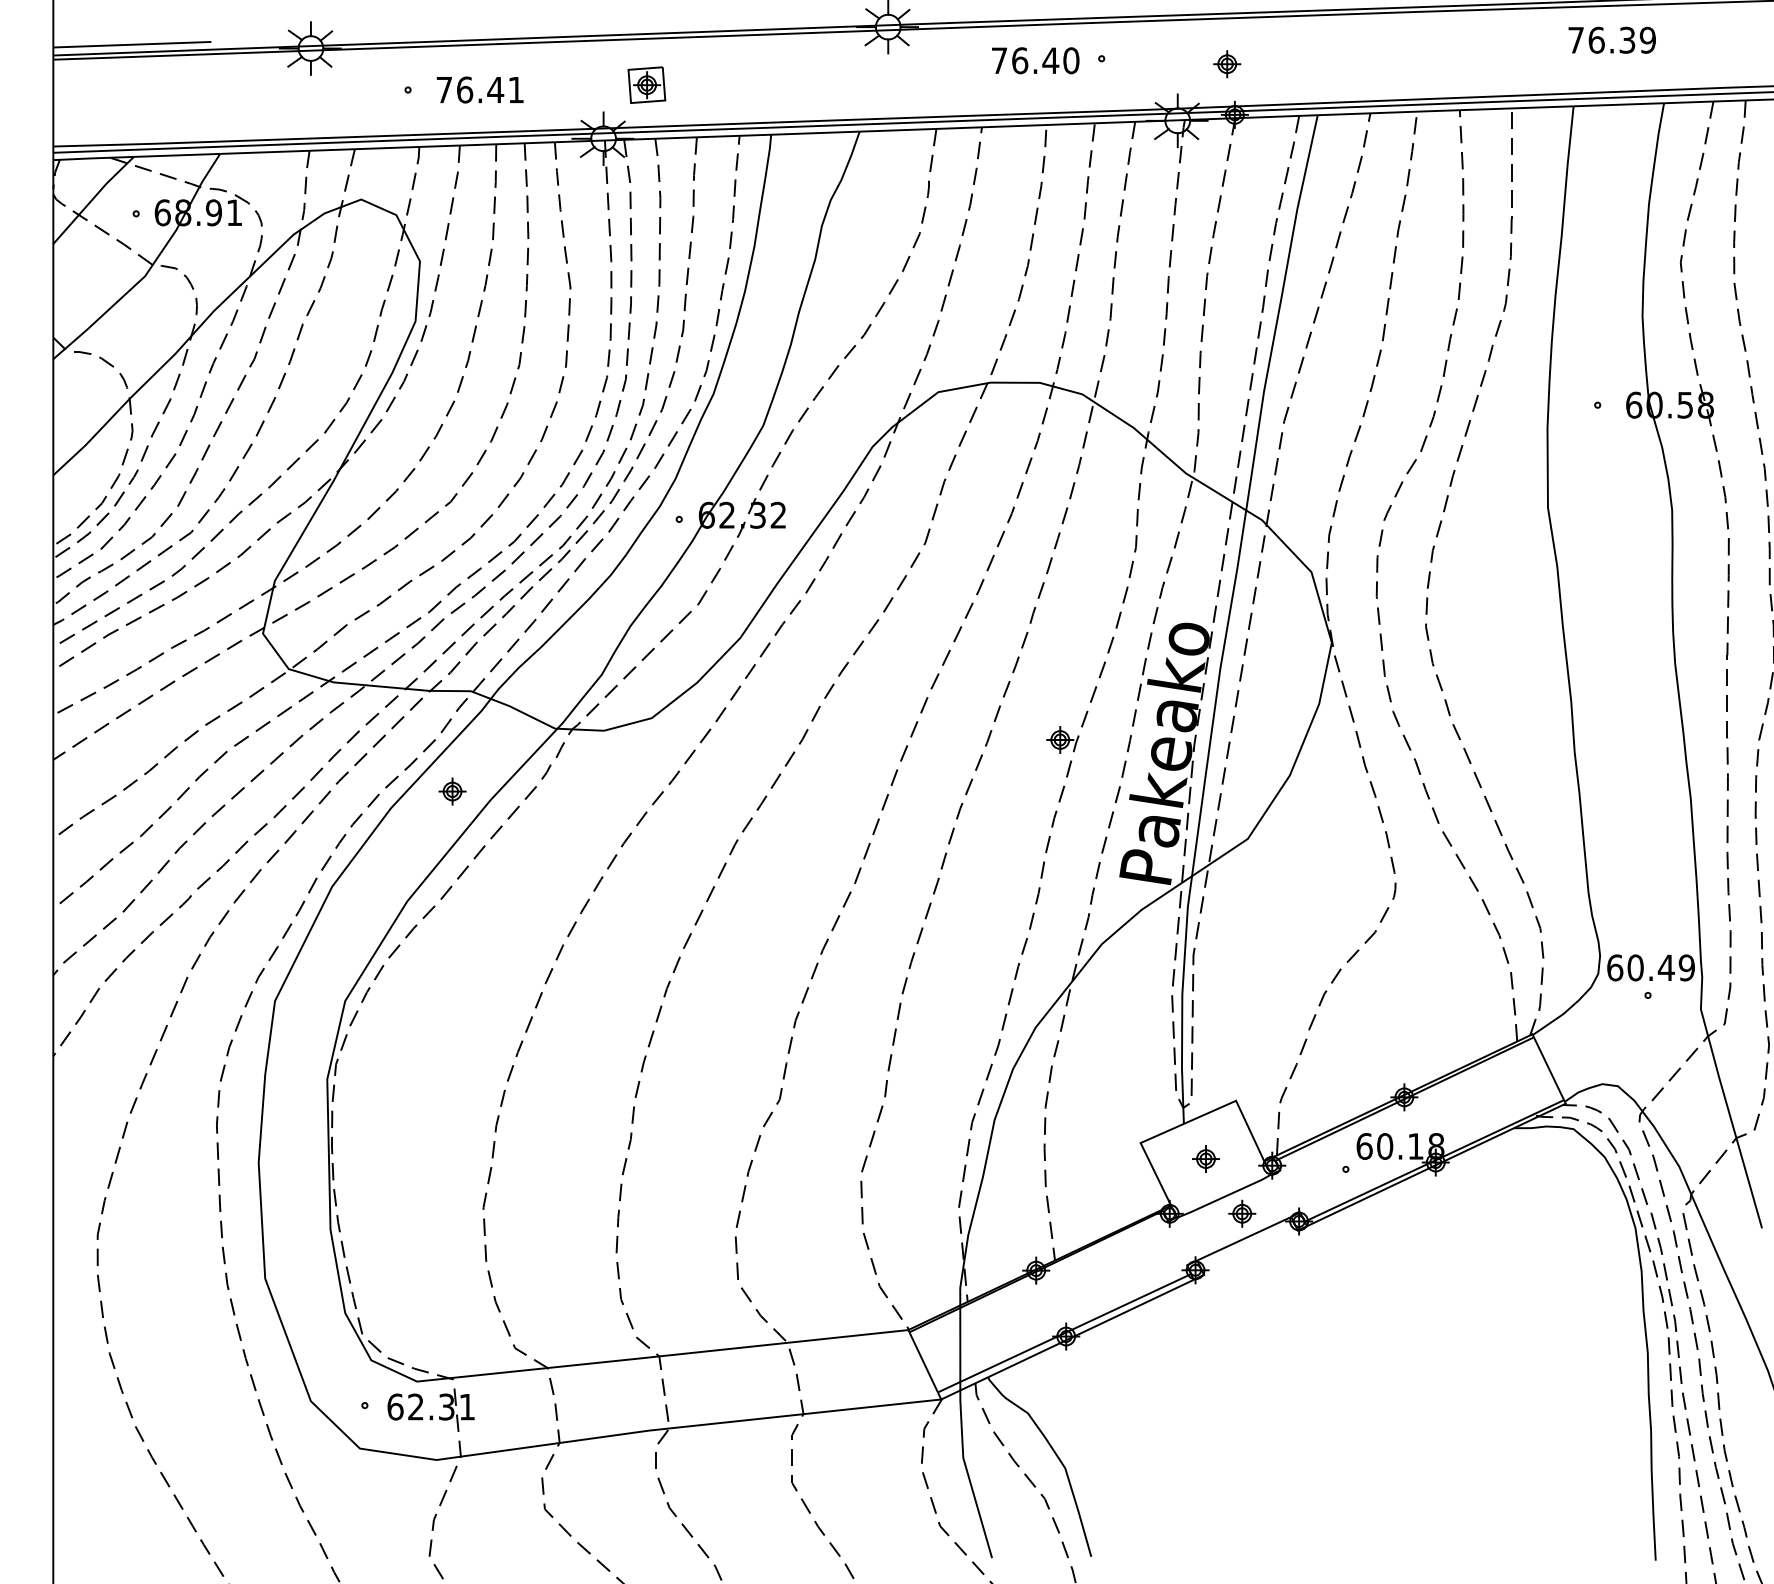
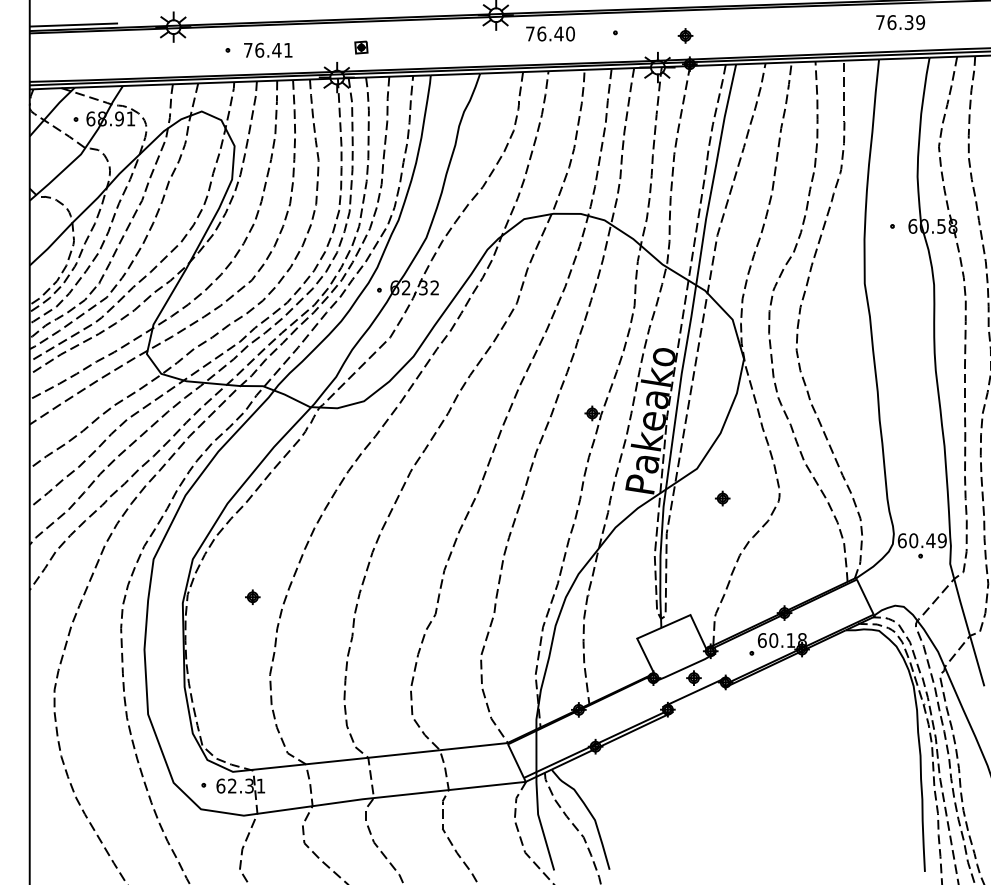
text: (1035, 59) -> (550, 33), moved
part: (647, 84) -> (361, 47), size x0.6
part: (452, 790) -> (252, 596), moved
part: (1205, 1158) -> (722, 498), moved

